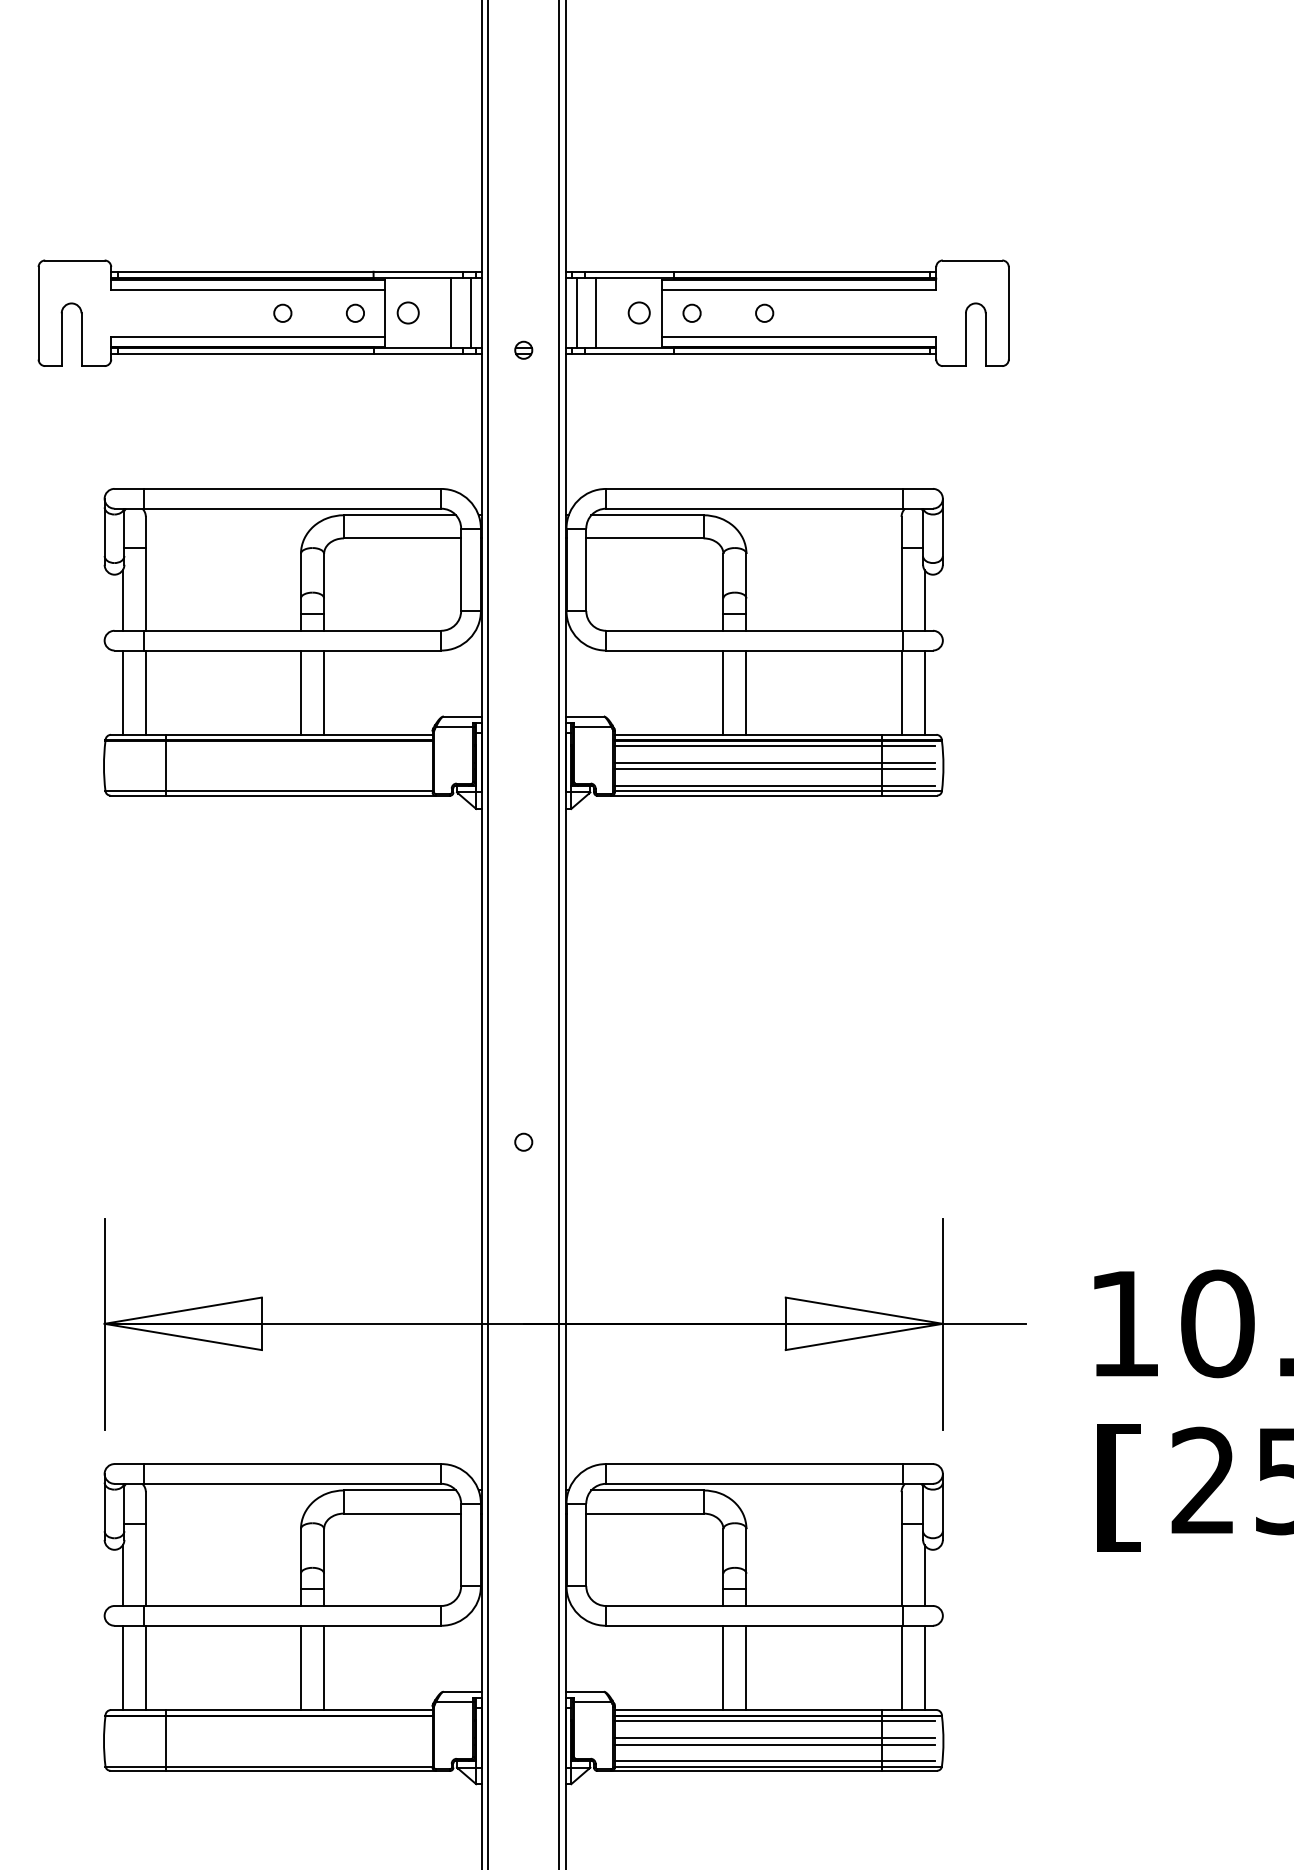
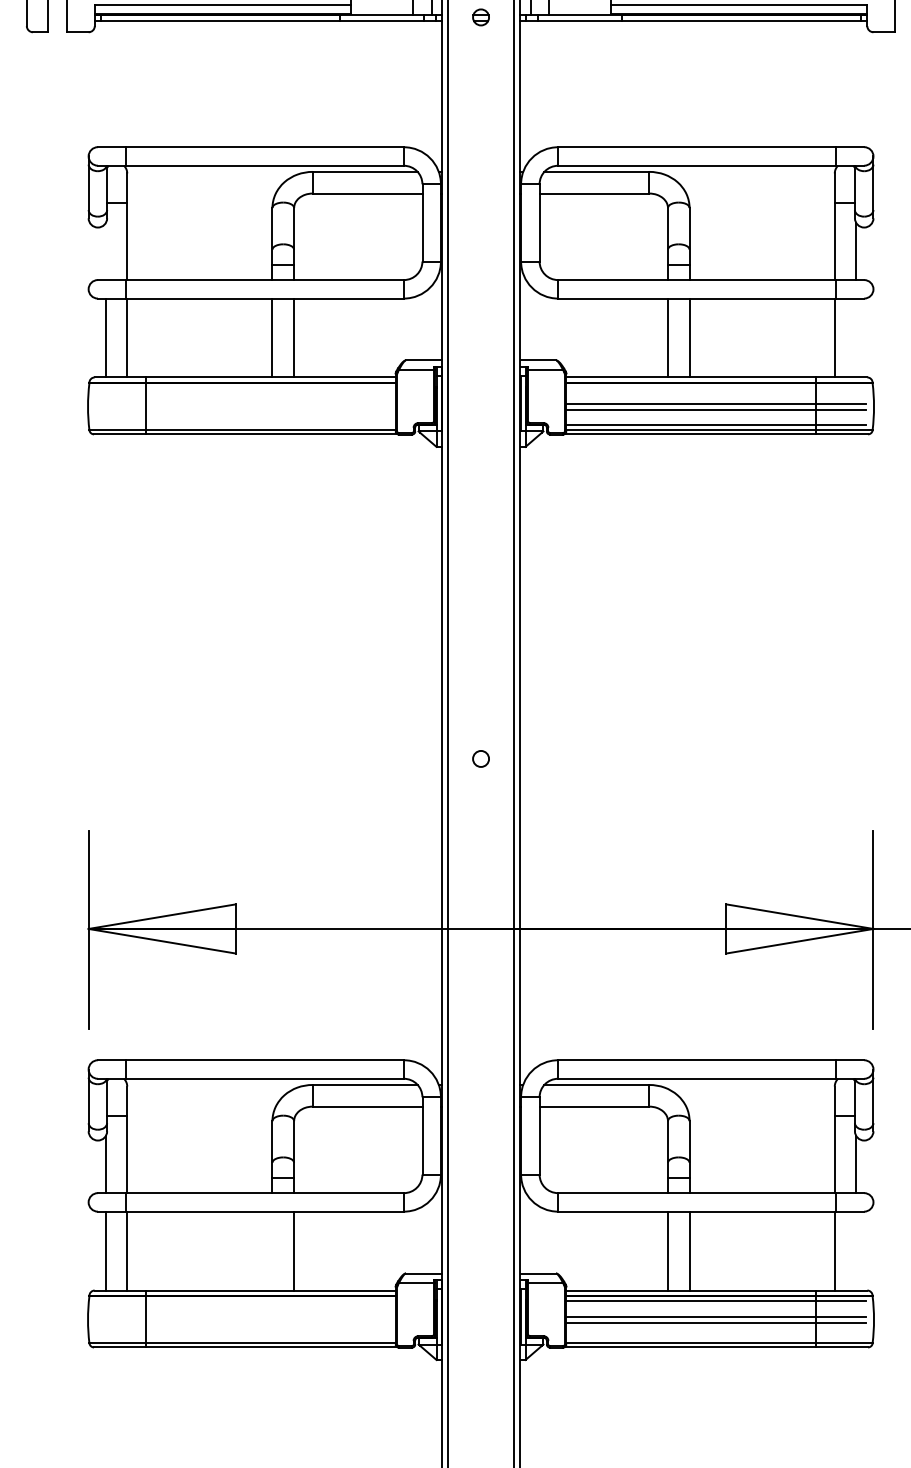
line: (122, 600) -> (105, 251), removed
line: (924, 692) -> (856, 337), removed
line: (774, 746) -> (715, 388), removed
line: (300, 1667) -> (272, 1250), removed
line: (924, 1667) -> (856, 1250), removed
line: (774, 1761) -> (715, 1338), removed

